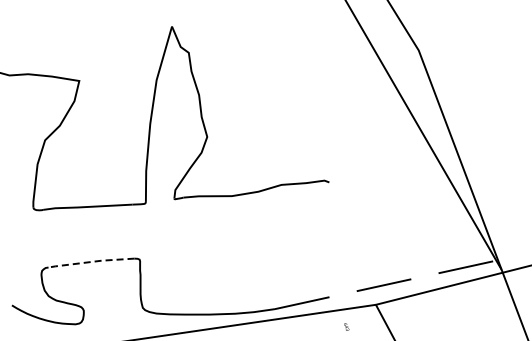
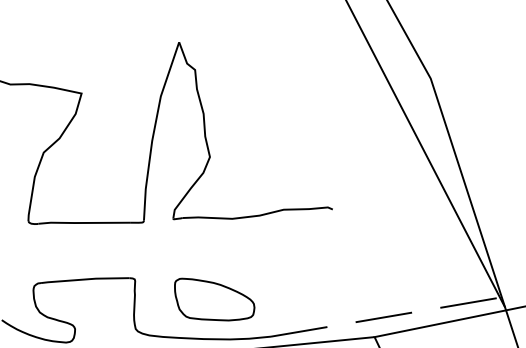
line: (90, 262) -> (84, 279), dashed -> solid
part: (218, 275) -> (214, 299), added

